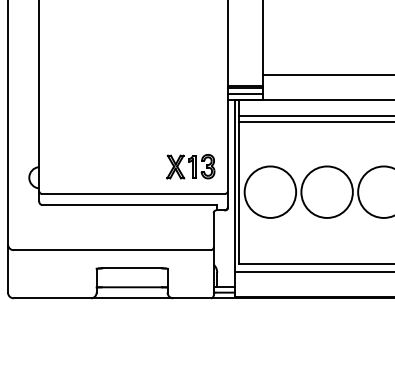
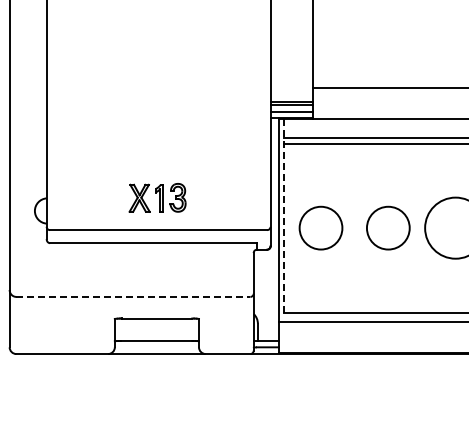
part: (190, 166) -> (157, 197), moved
line: (238, 181) -> (283, 215), solid -> dashed
circle: (269, 191) -> (320, 227), size x0.7
circle: (326, 191) -> (387, 227), size x0.7
line: (112, 249) -> (133, 296), solid -> dashed

